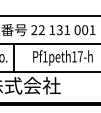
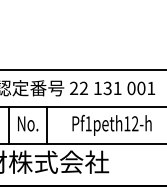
text: (80, 56) -> (135, 123), Pf1peth17-h -> Pf1peth12-h

